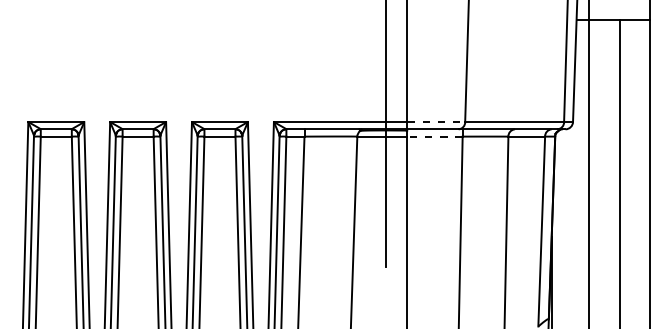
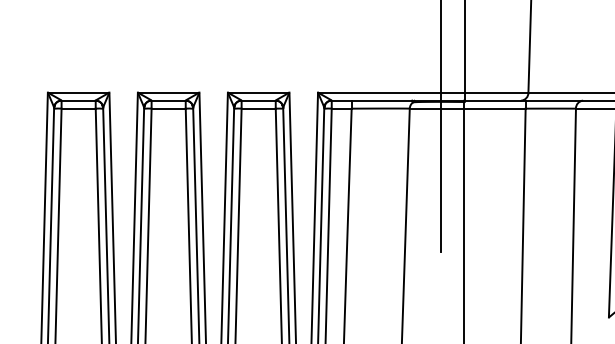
line: (436, 122) -> (496, 93), dashed -> solid
line: (434, 136) -> (494, 108), dashed -> solid

